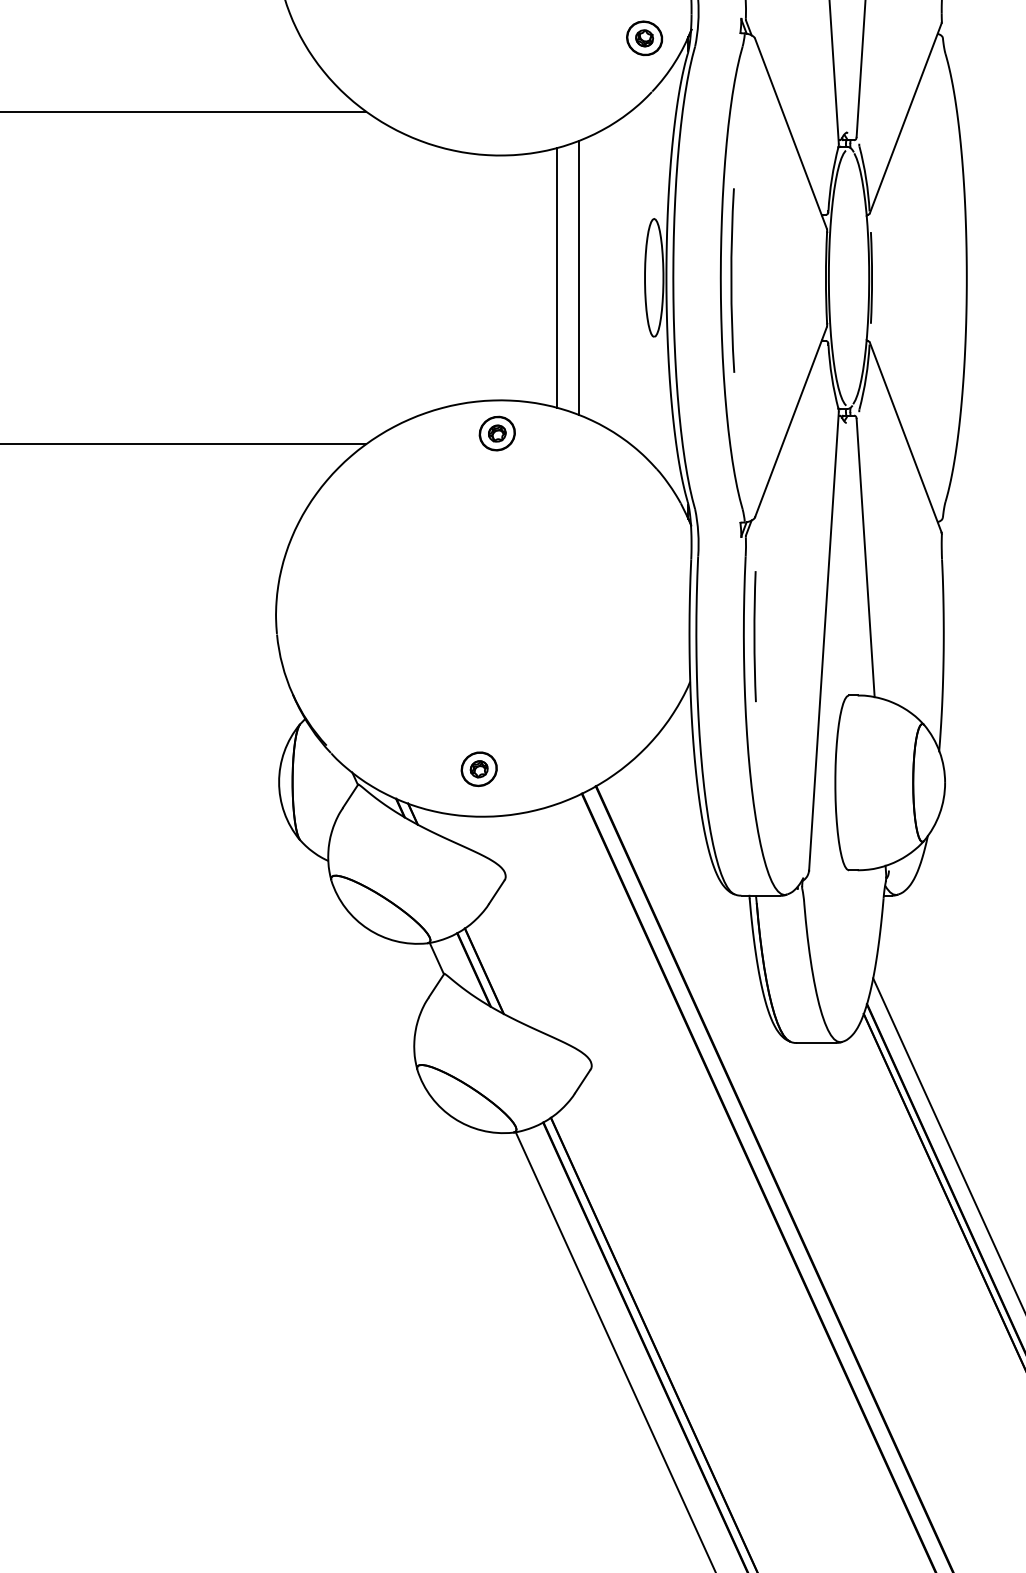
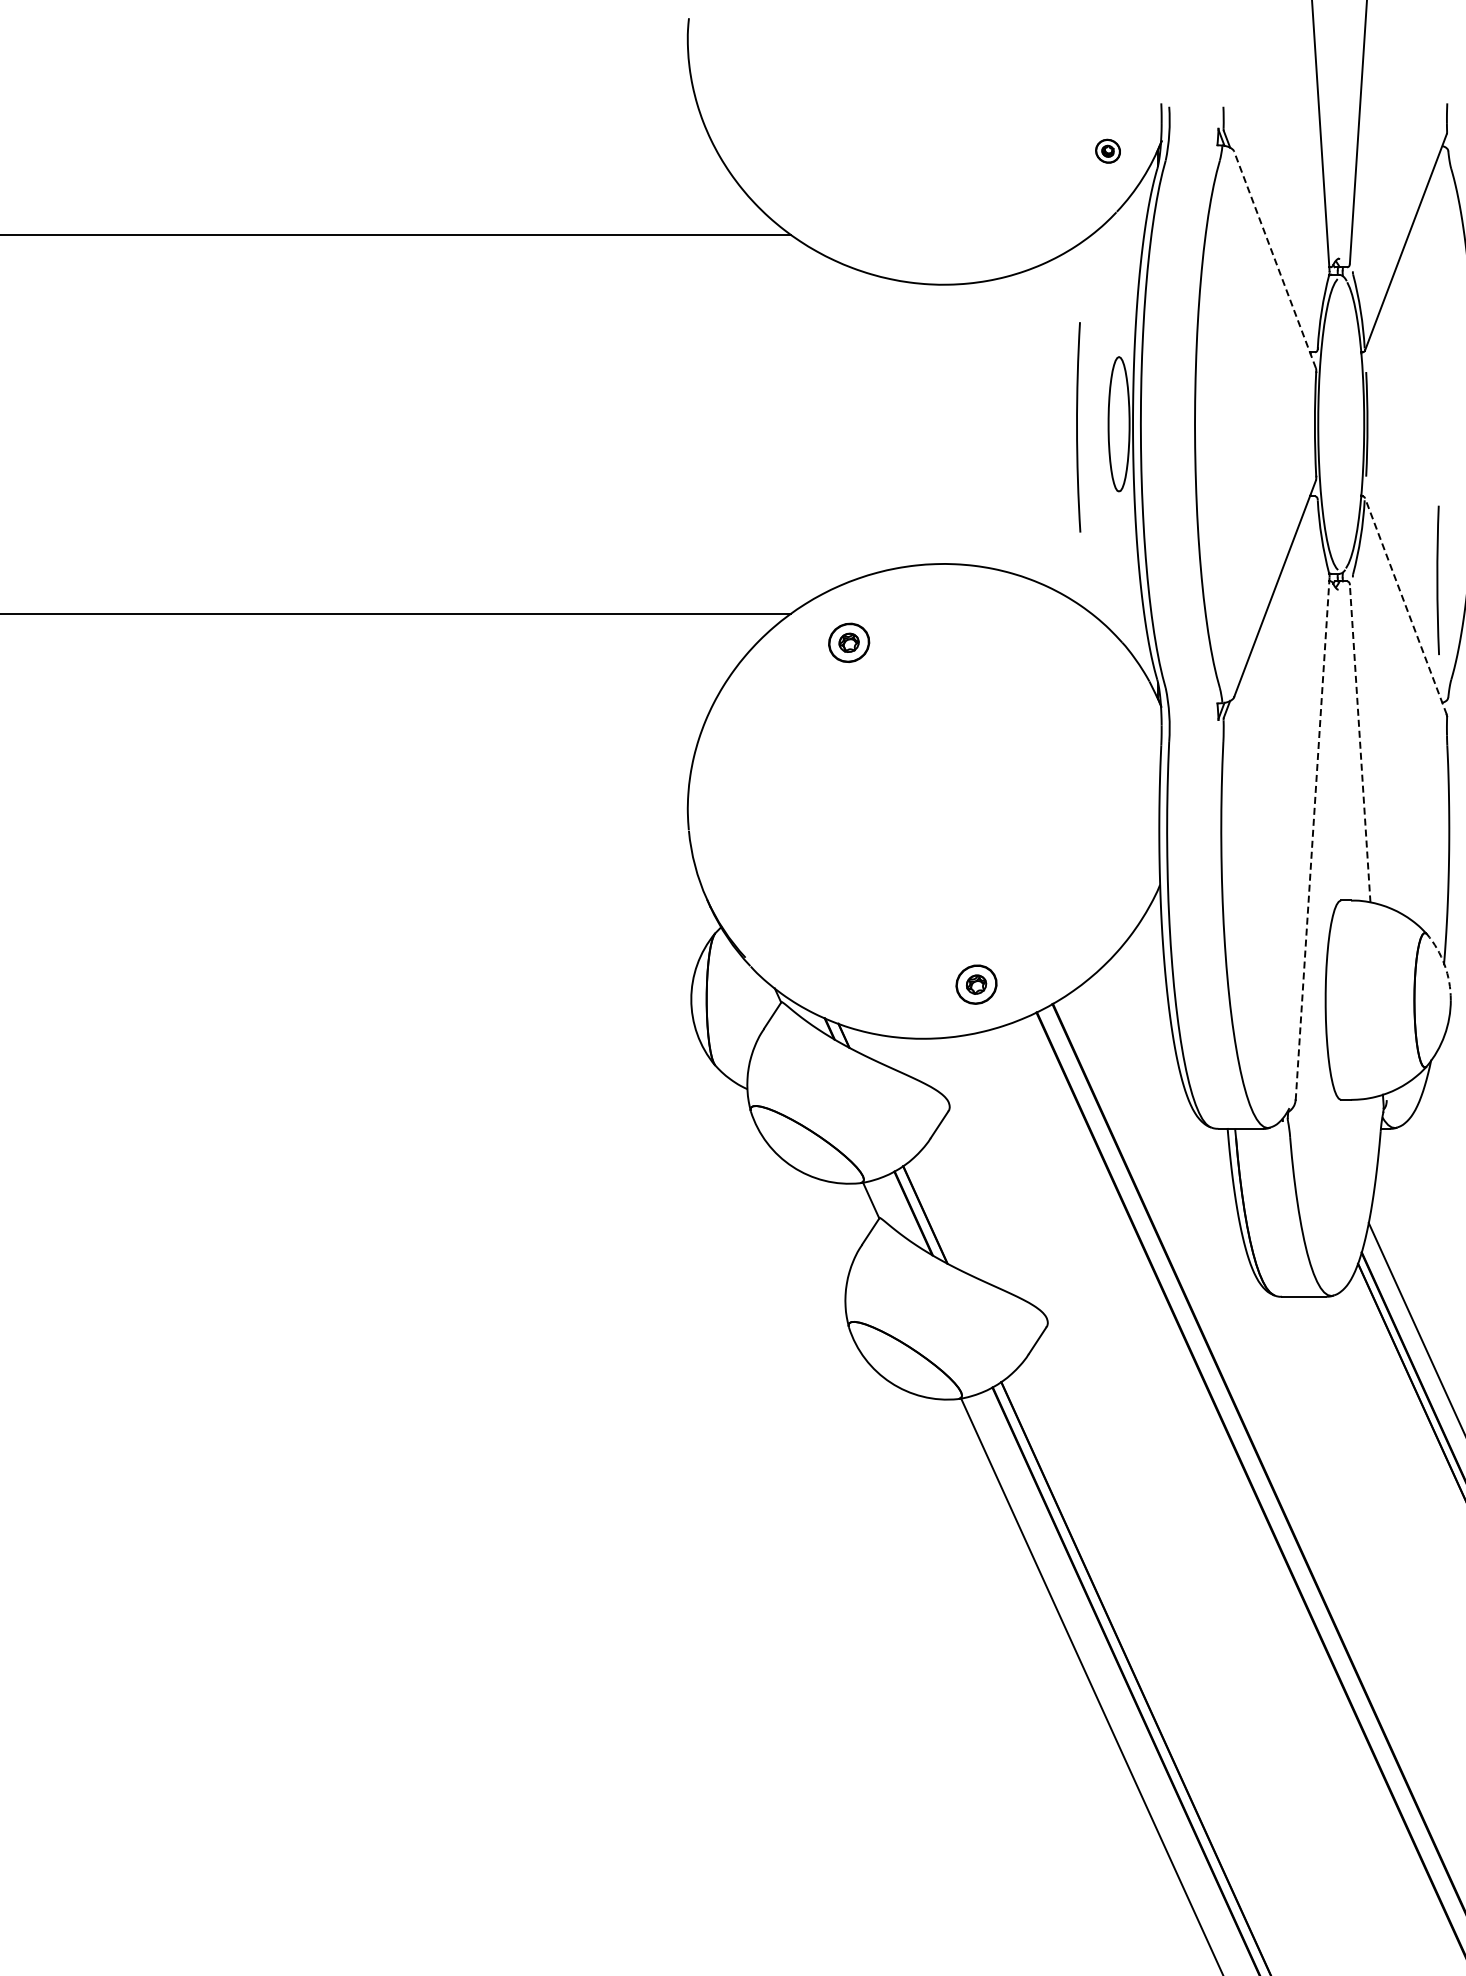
part: (644, 38) -> (1107, 151), size x0.6
line: (791, 133) -> (1275, 259), solid -> dashed
line: (579, 277) -> (1033, 423), removed
line: (557, 278) -> (1008, 424), removed
arc: (731, 280) -> (1077, 427), moved
part: (497, 433) -> (849, 642), moved
line: (905, 437) -> (1405, 606), solid -> dashed
line: (865, 557) -> (1360, 743), solid -> dashed
line: (754, 636) -> (1437, 580), moved
line: (823, 641) -> (1312, 838), solid -> dashed
arc: (939, 752) -> (1444, 965), solid -> dashed
part: (479, 769) -> (976, 984), moved

